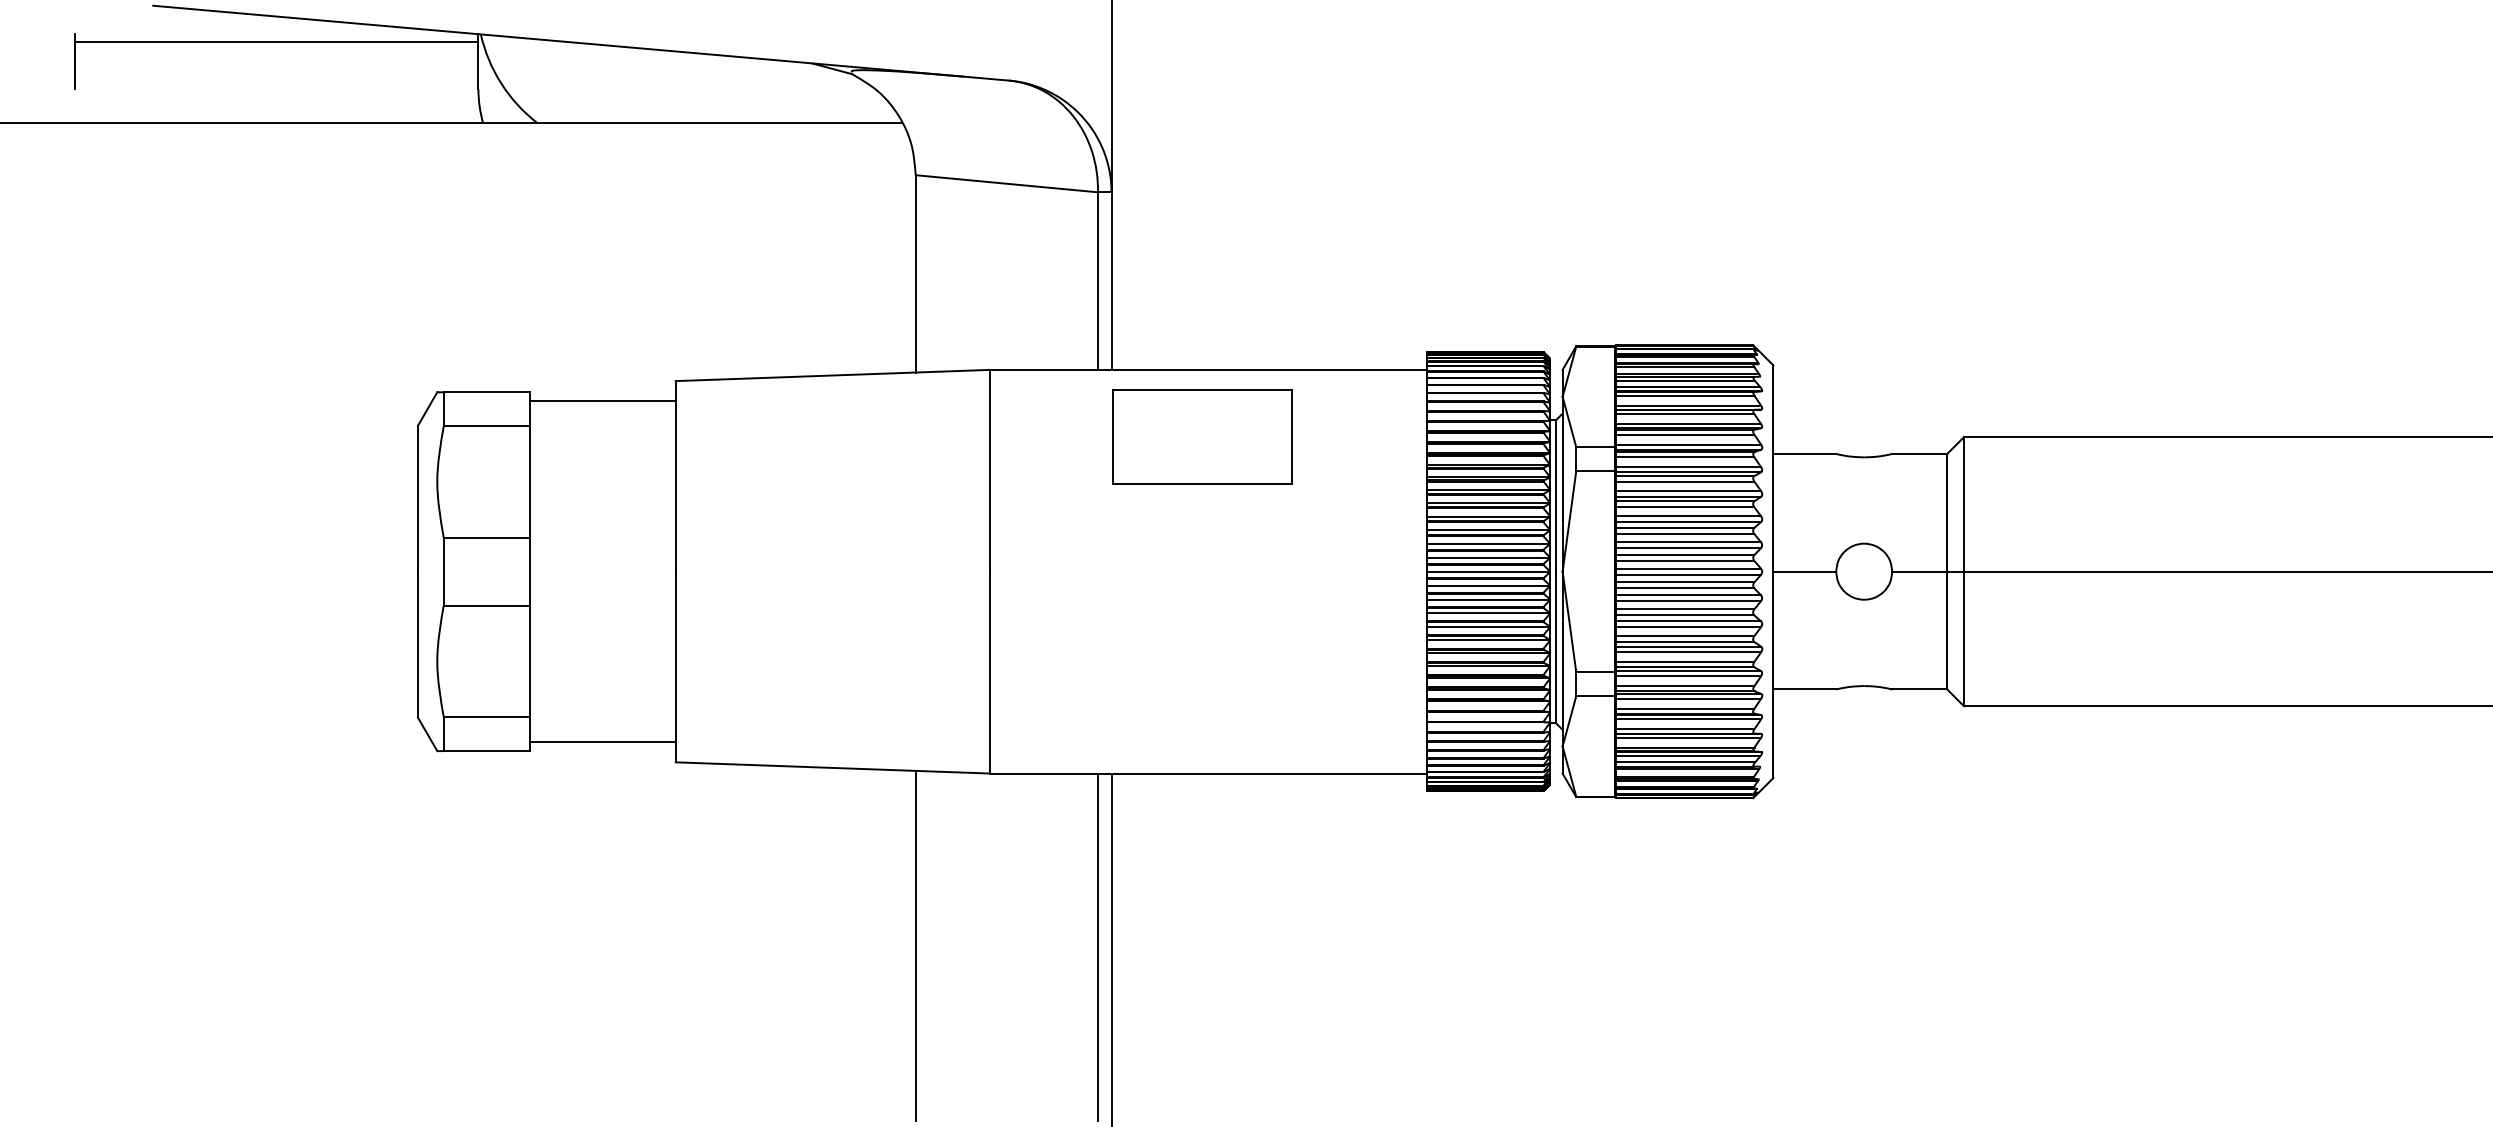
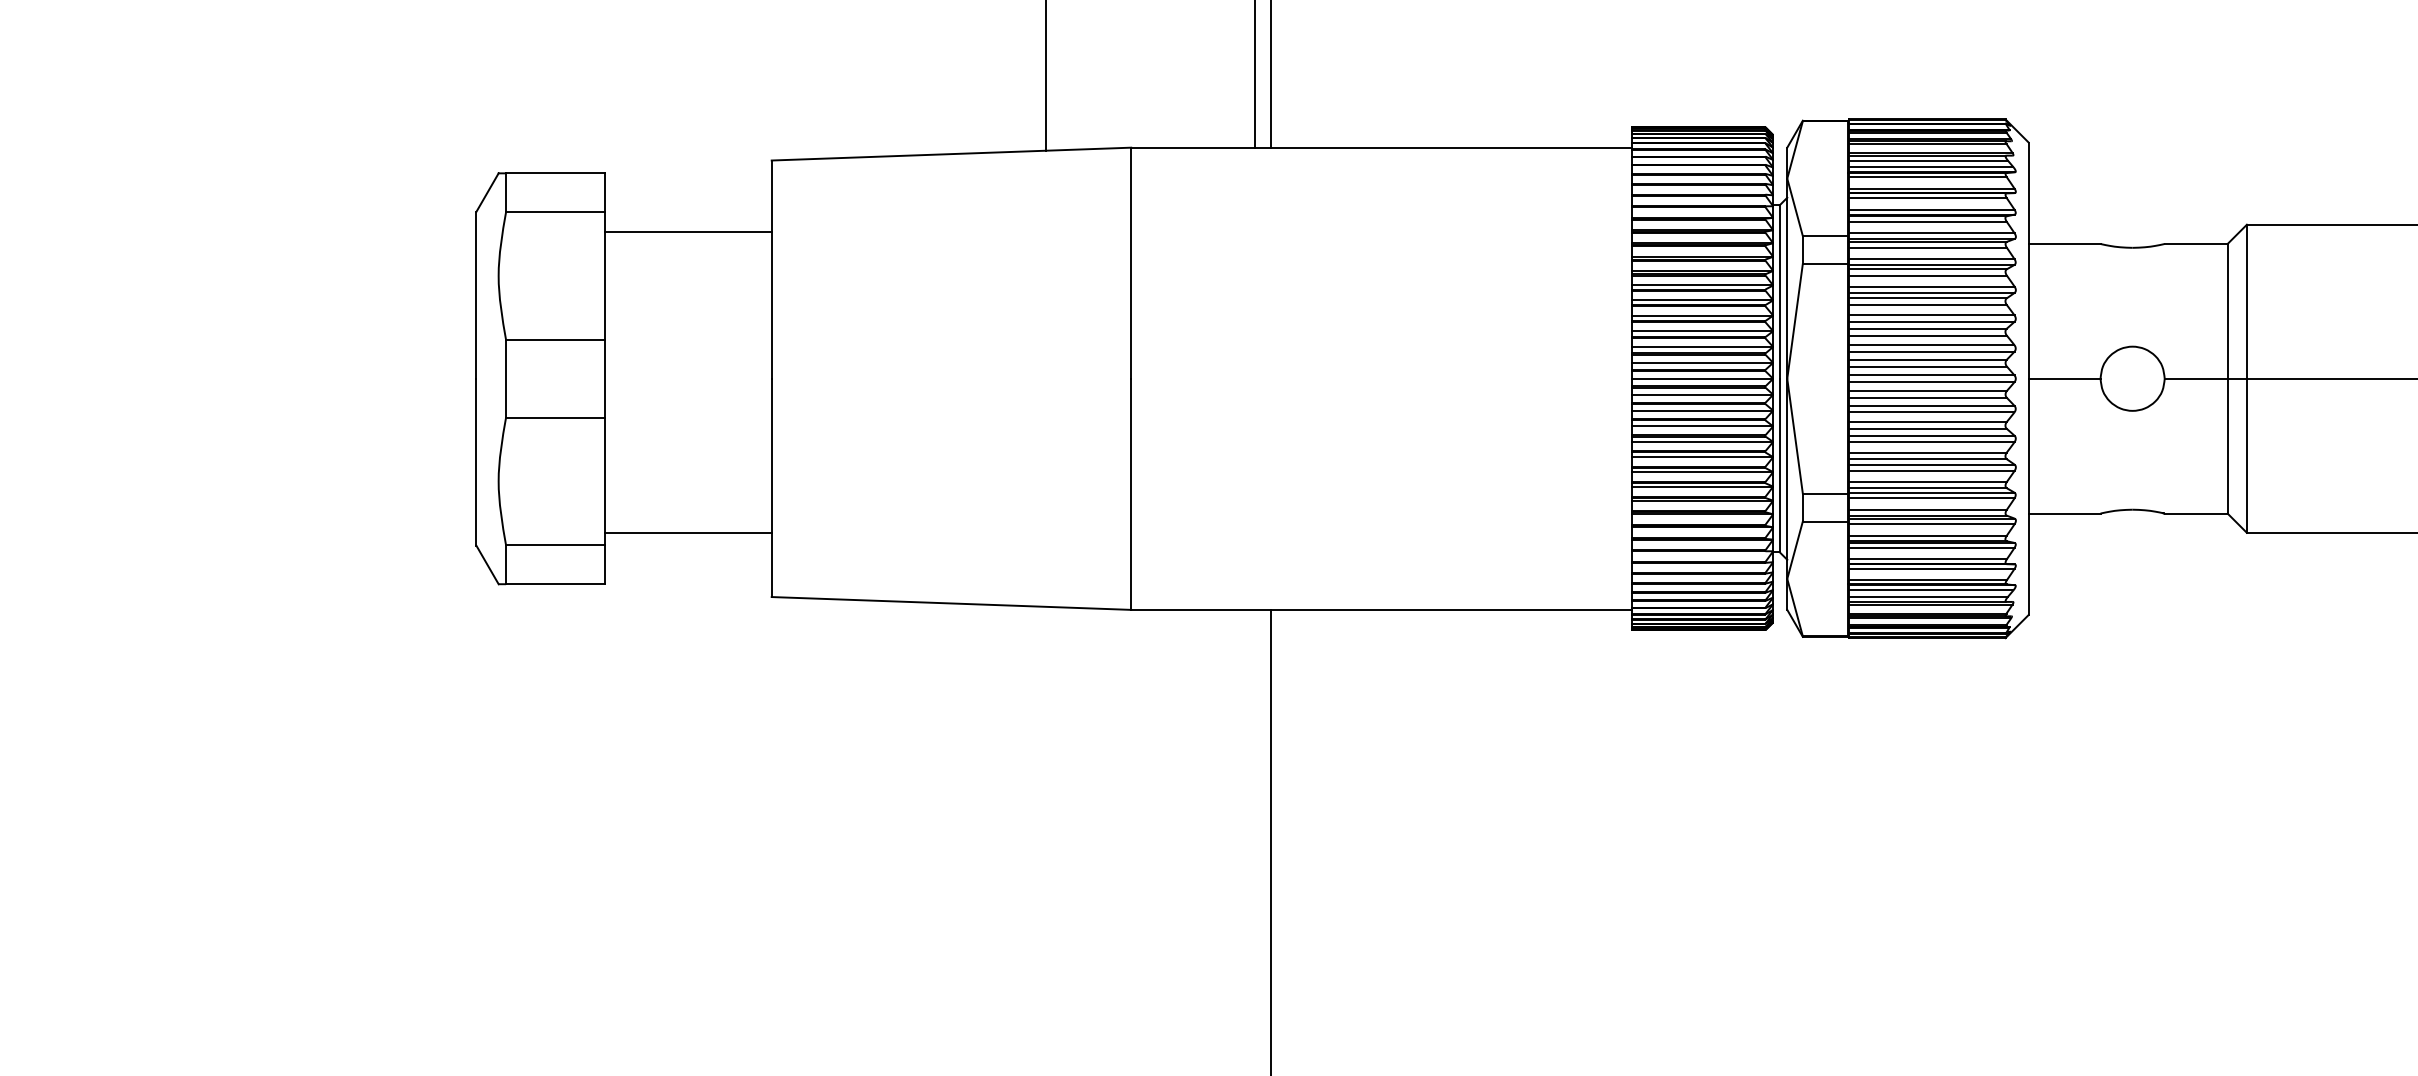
line: (602, 401) -> (687, 231), moved
part: (1202, 436) -> (1374, 223), removed
line: (602, 742) -> (687, 533), moved
line: (915, 945) -> (1046, 806), removed
line: (1097, 947) -> (1254, 809), removed

